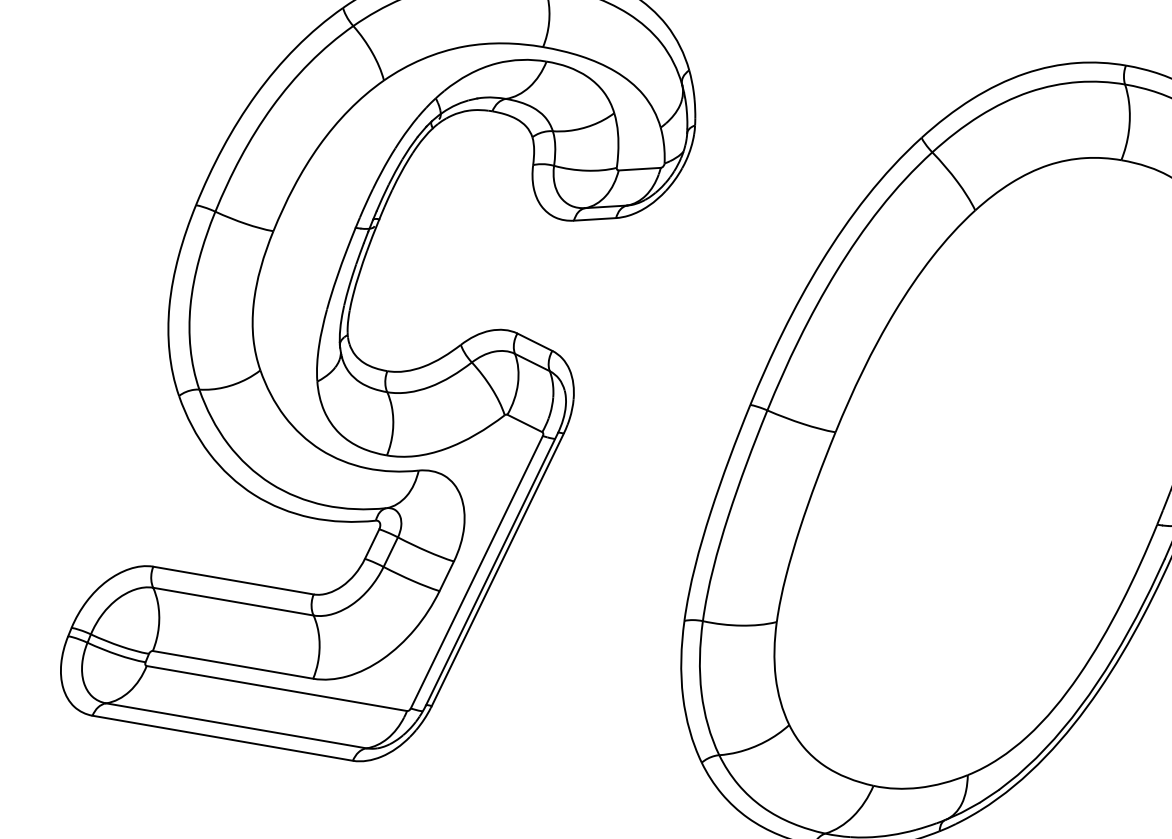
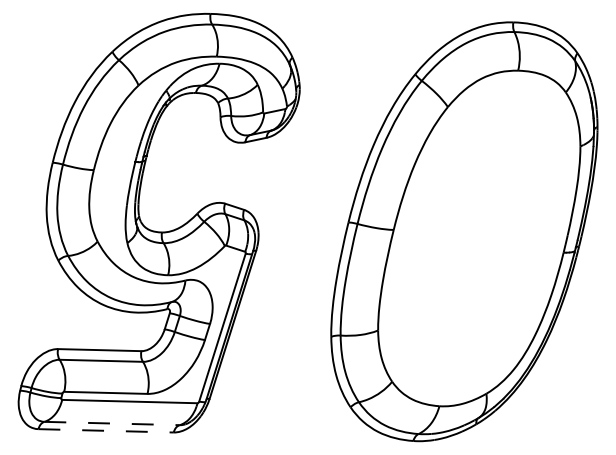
line: (237, 725) -> (112, 423), solid -> dashed
line: (223, 737) -> (106, 430), solid -> dashed

